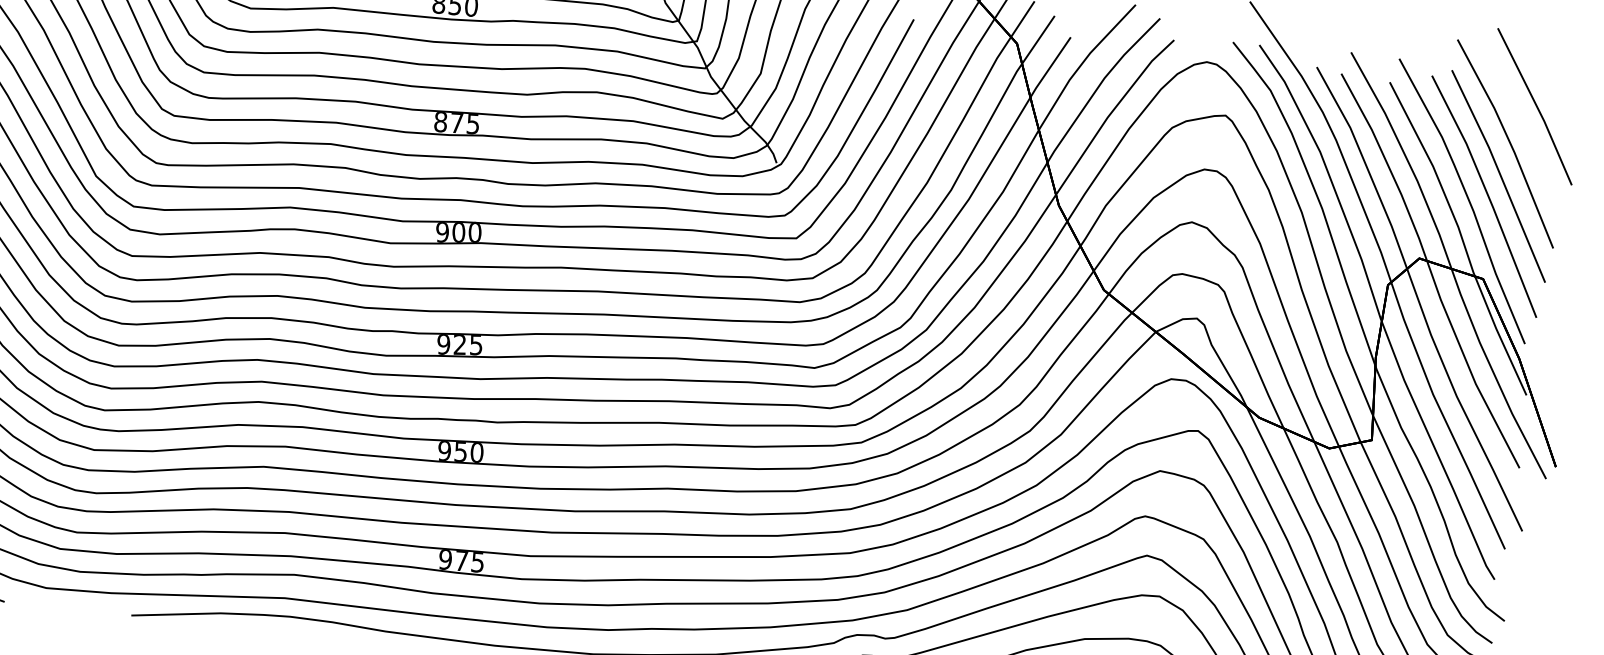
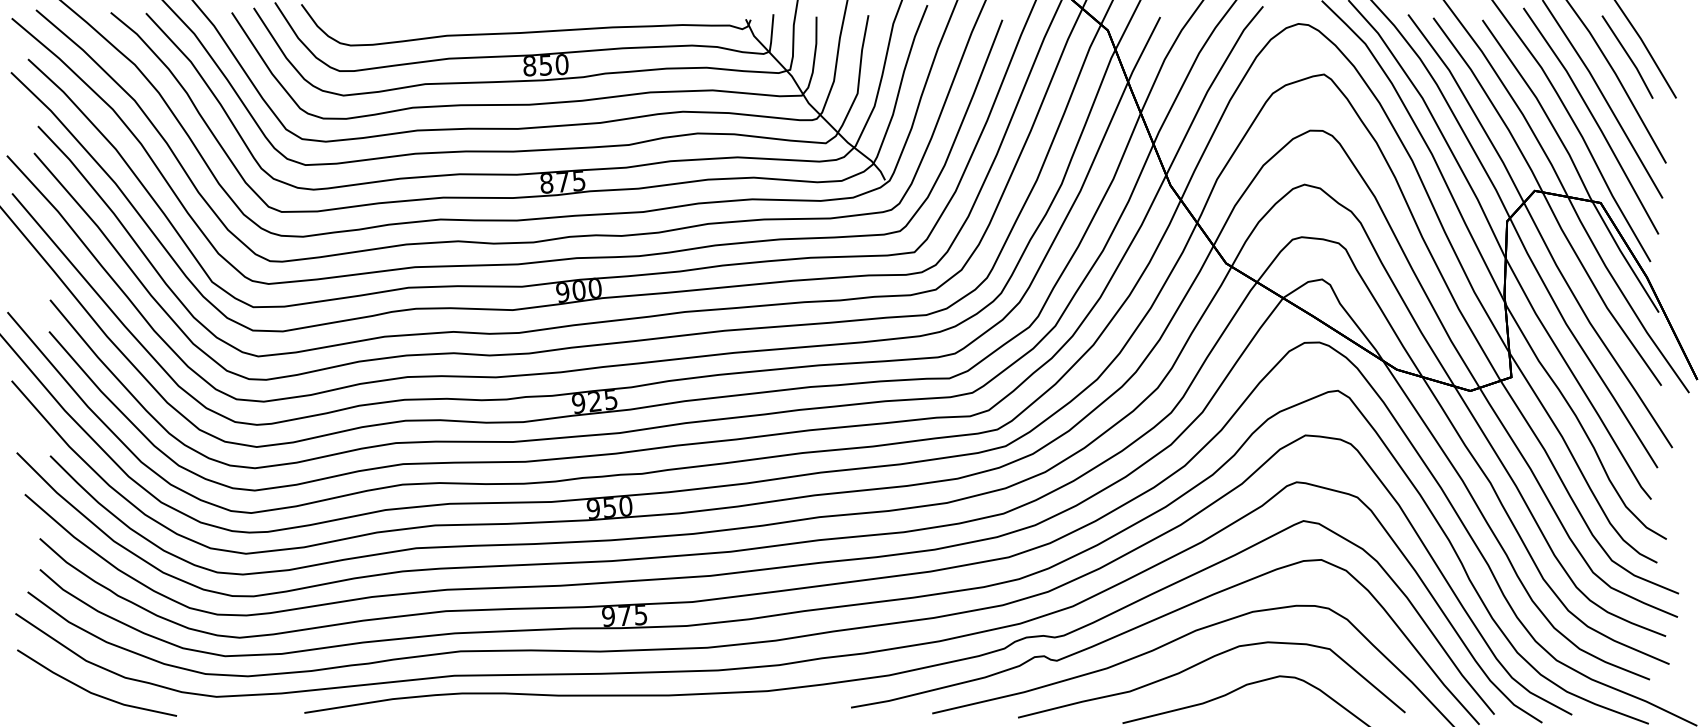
line: (1528, 137) -> (1627, 56), added

